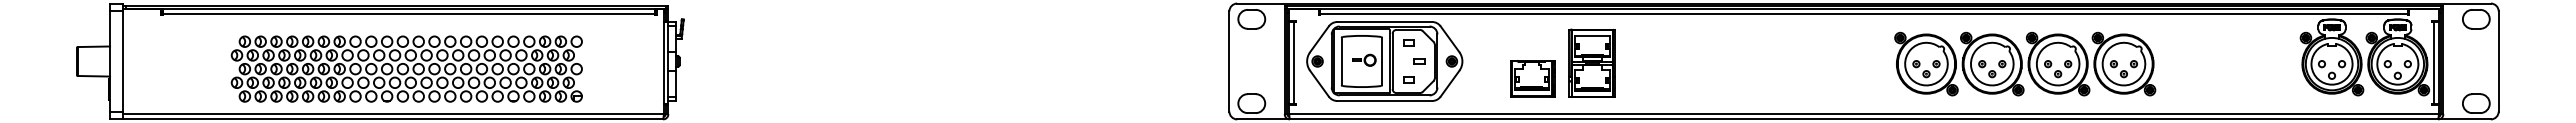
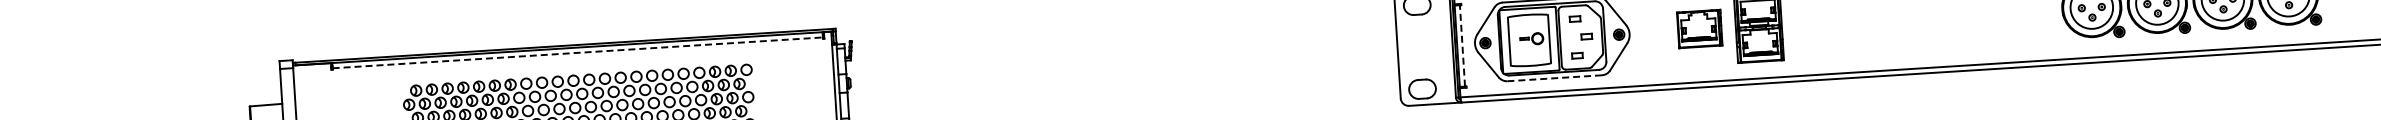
line: (409, 14) -> (578, 53), solid -> dashed
line: (1294, 62) -> (1462, 45), solid -> dashed
part: (1532, 78) -> (1699, 28), moved
line: (1384, 101) -> (1554, 78), solid -> dashed

